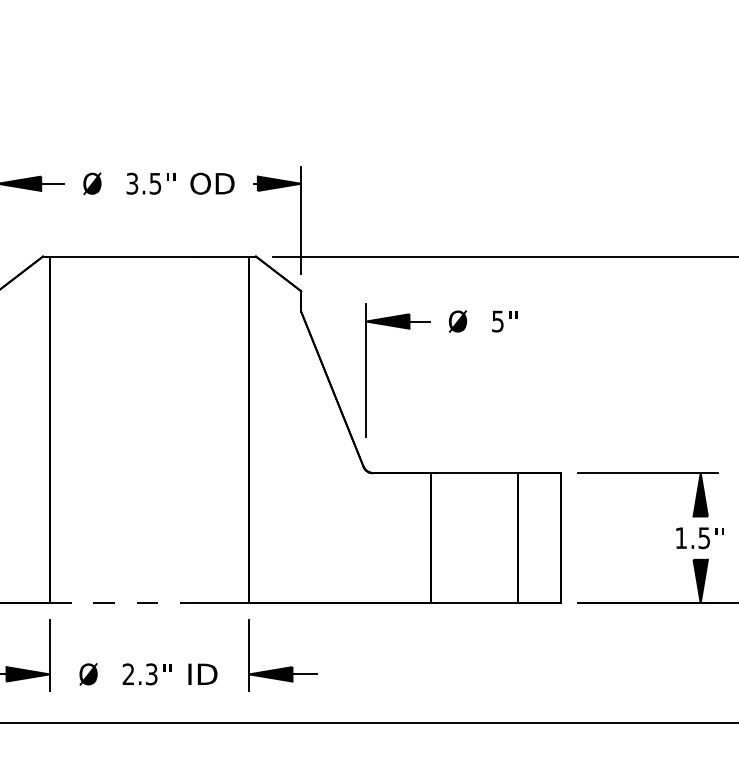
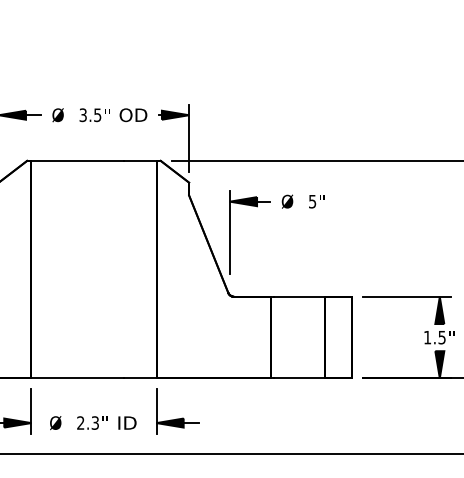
line: (124, 603) -> (78, 378), dashed -> solid

